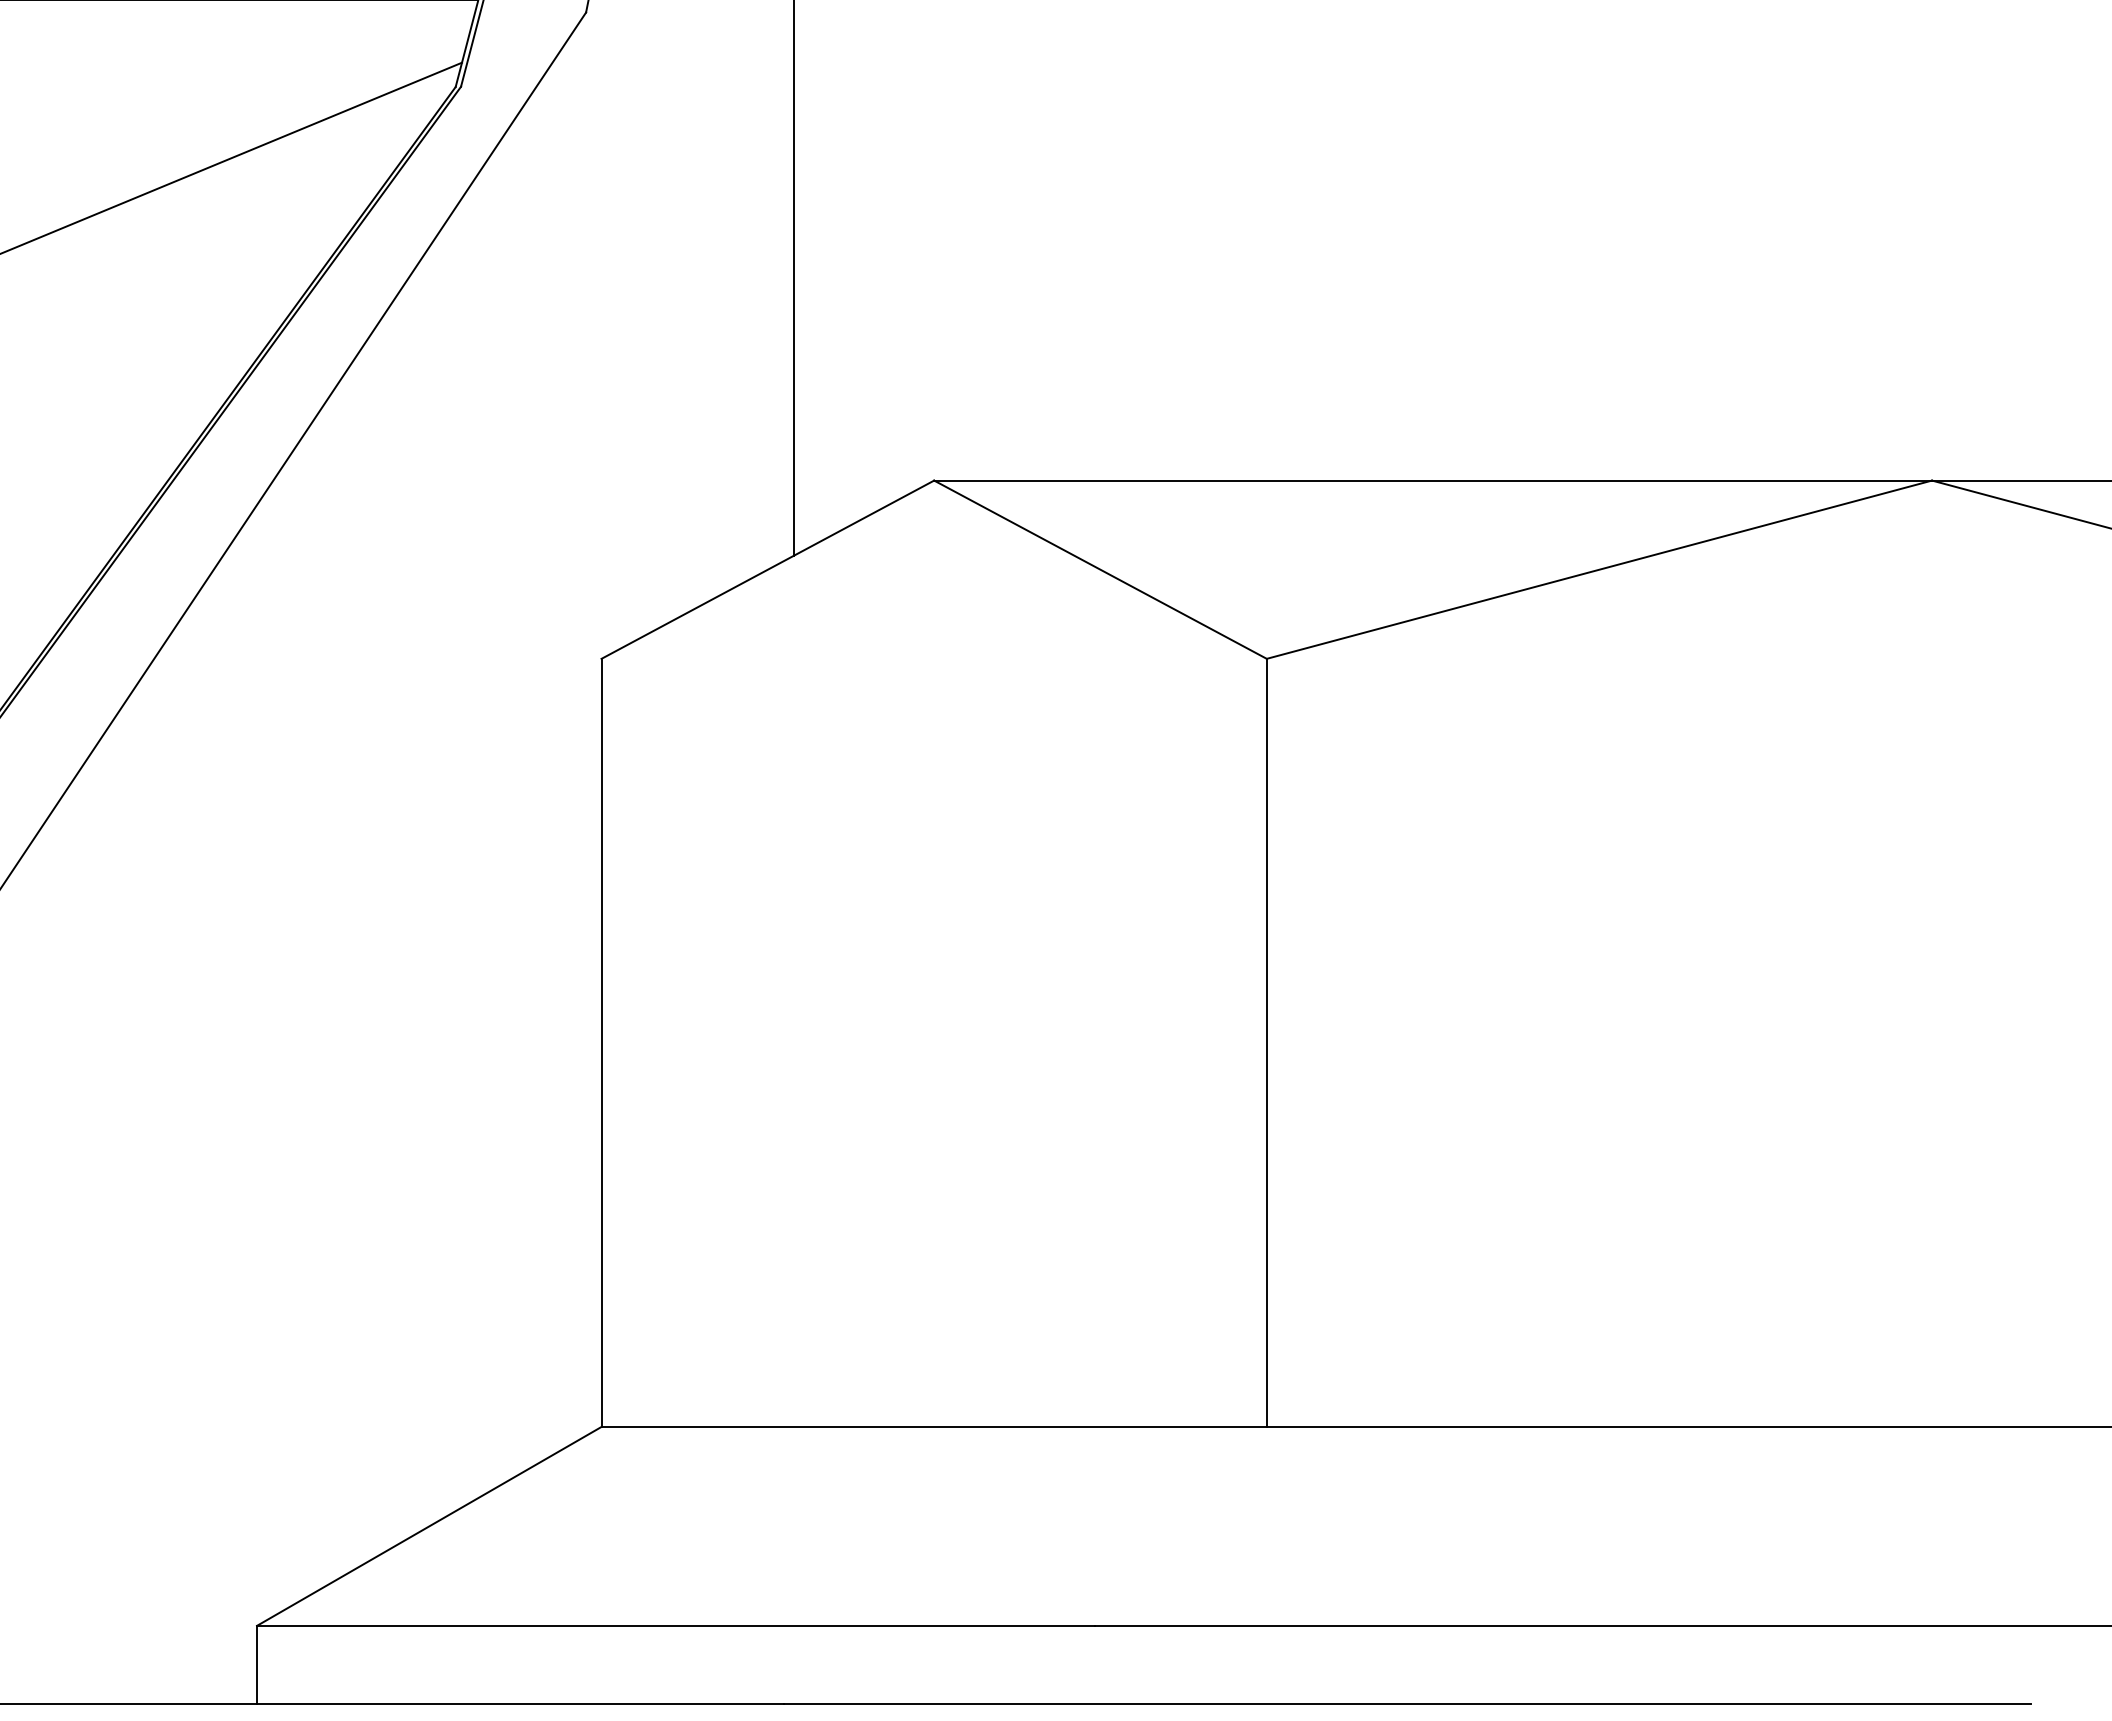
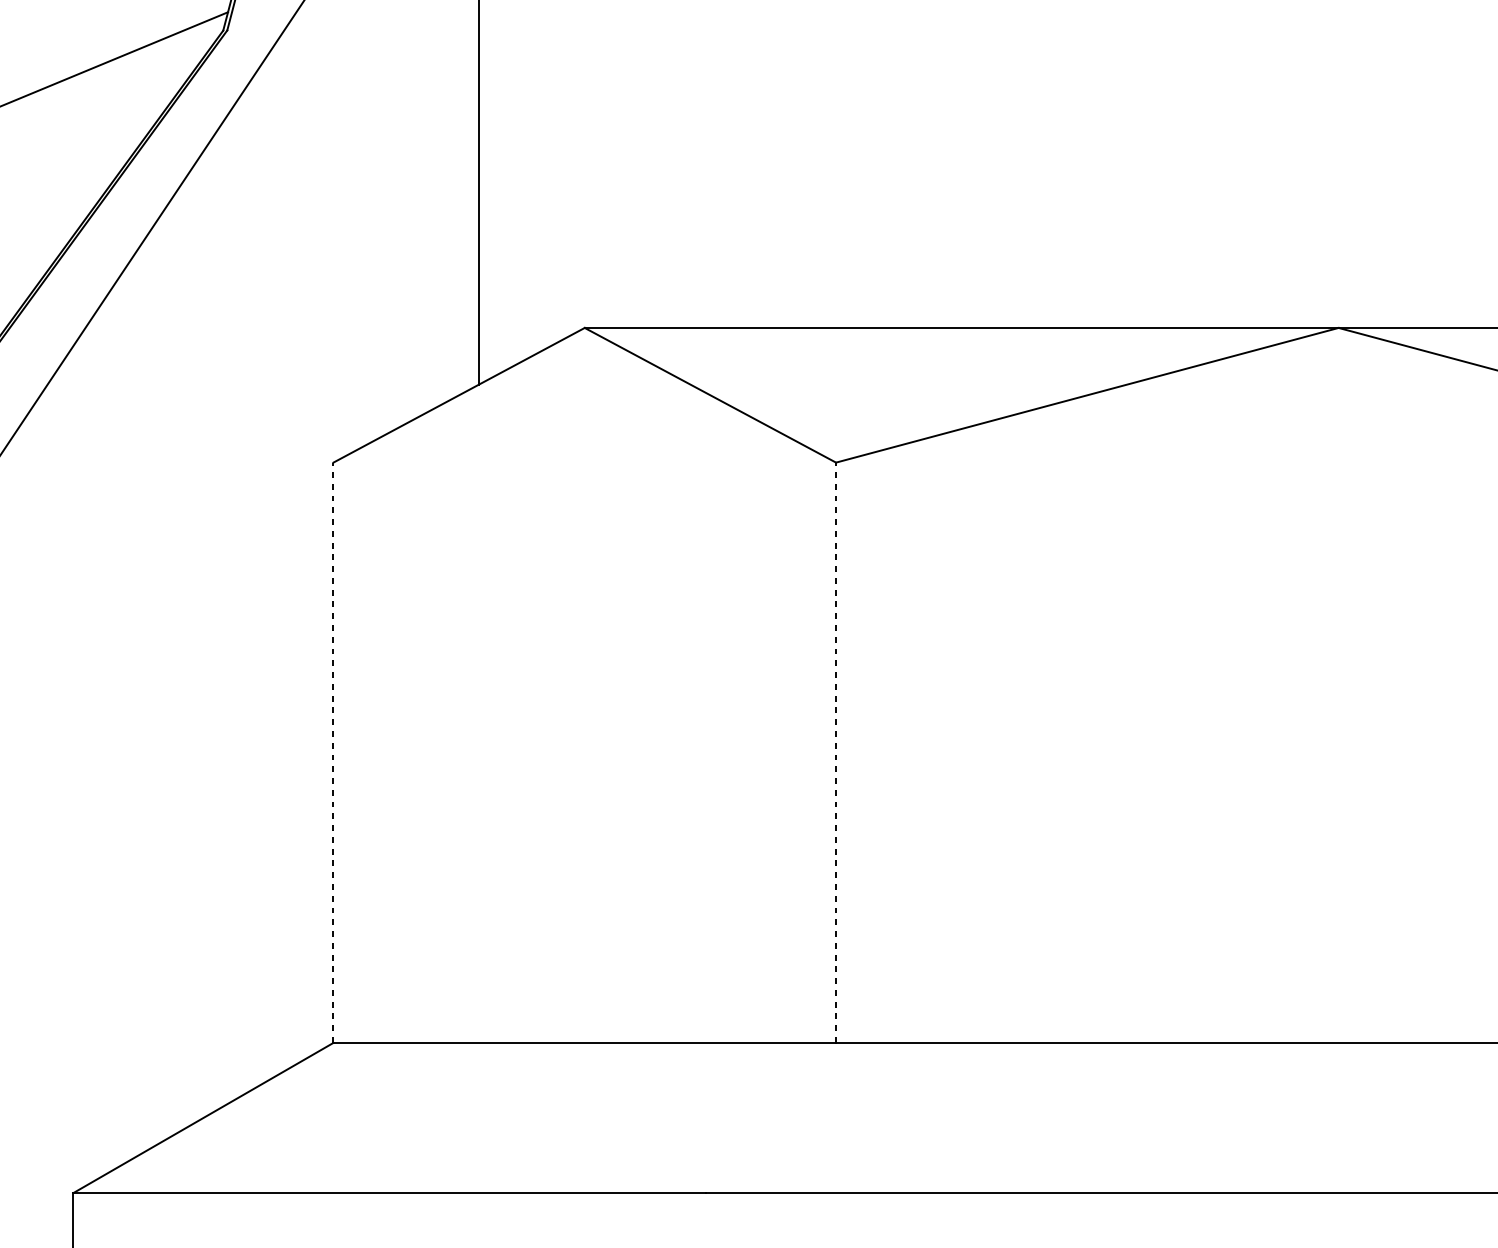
line: (601, 1042) -> (333, 752), solid -> dashed
line: (1266, 1042) -> (835, 752), solid -> dashed

